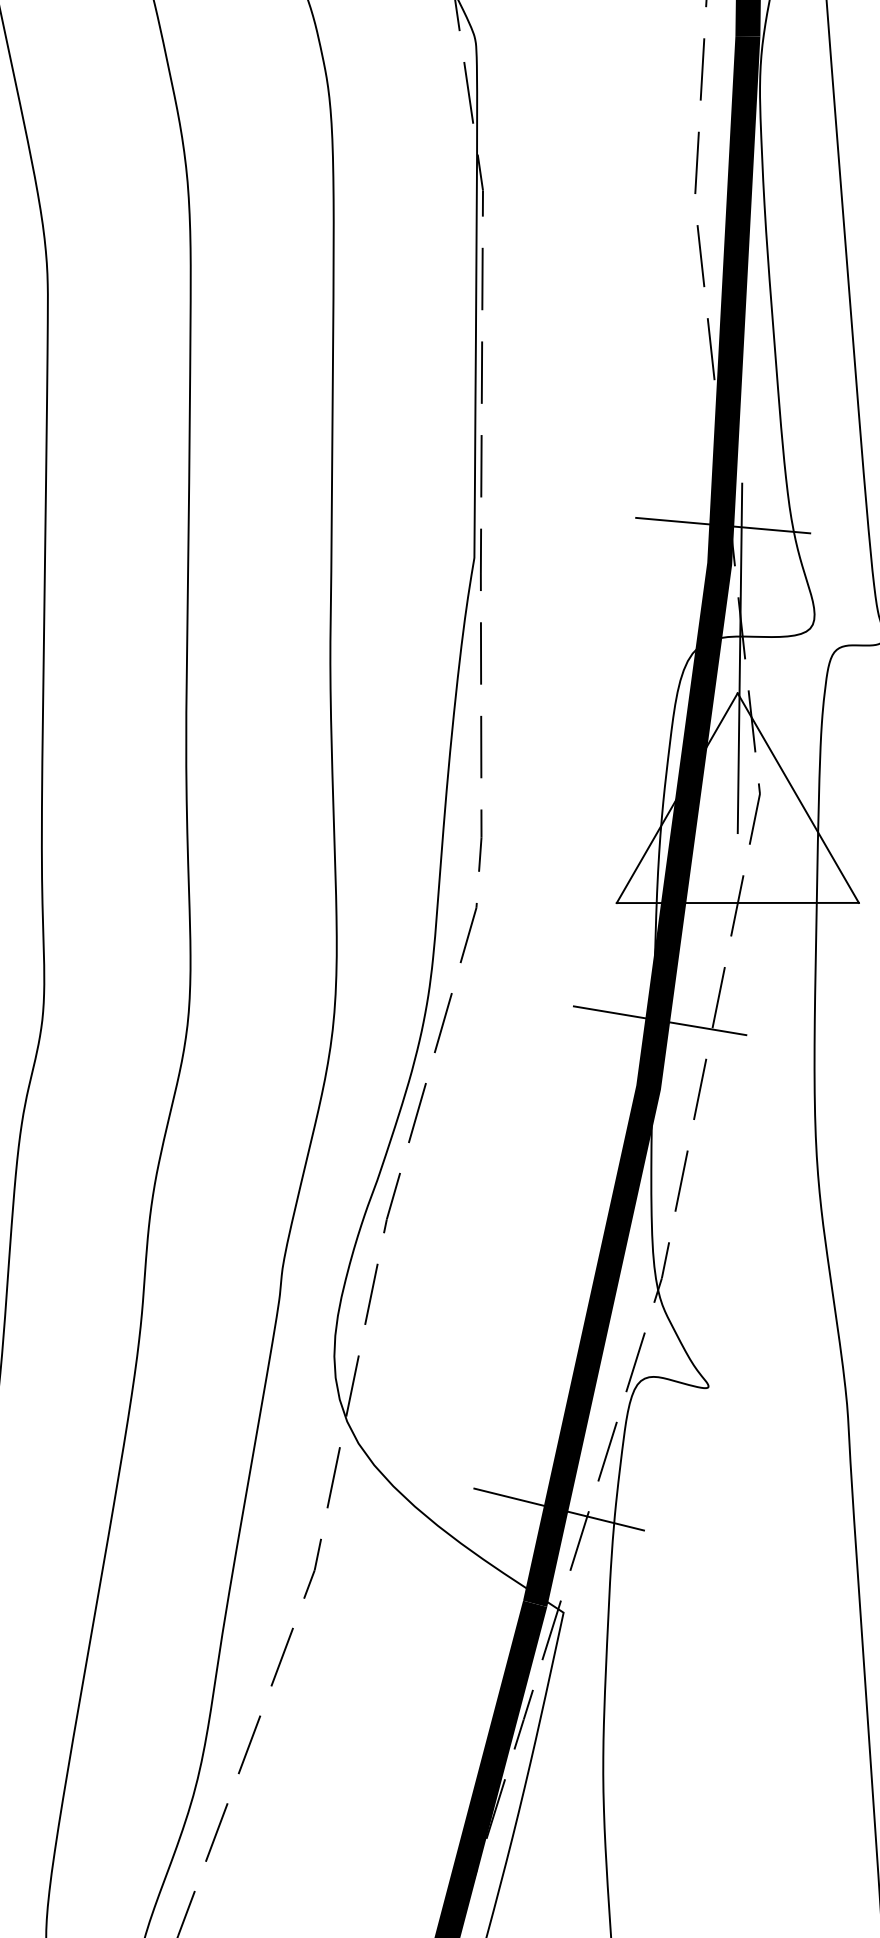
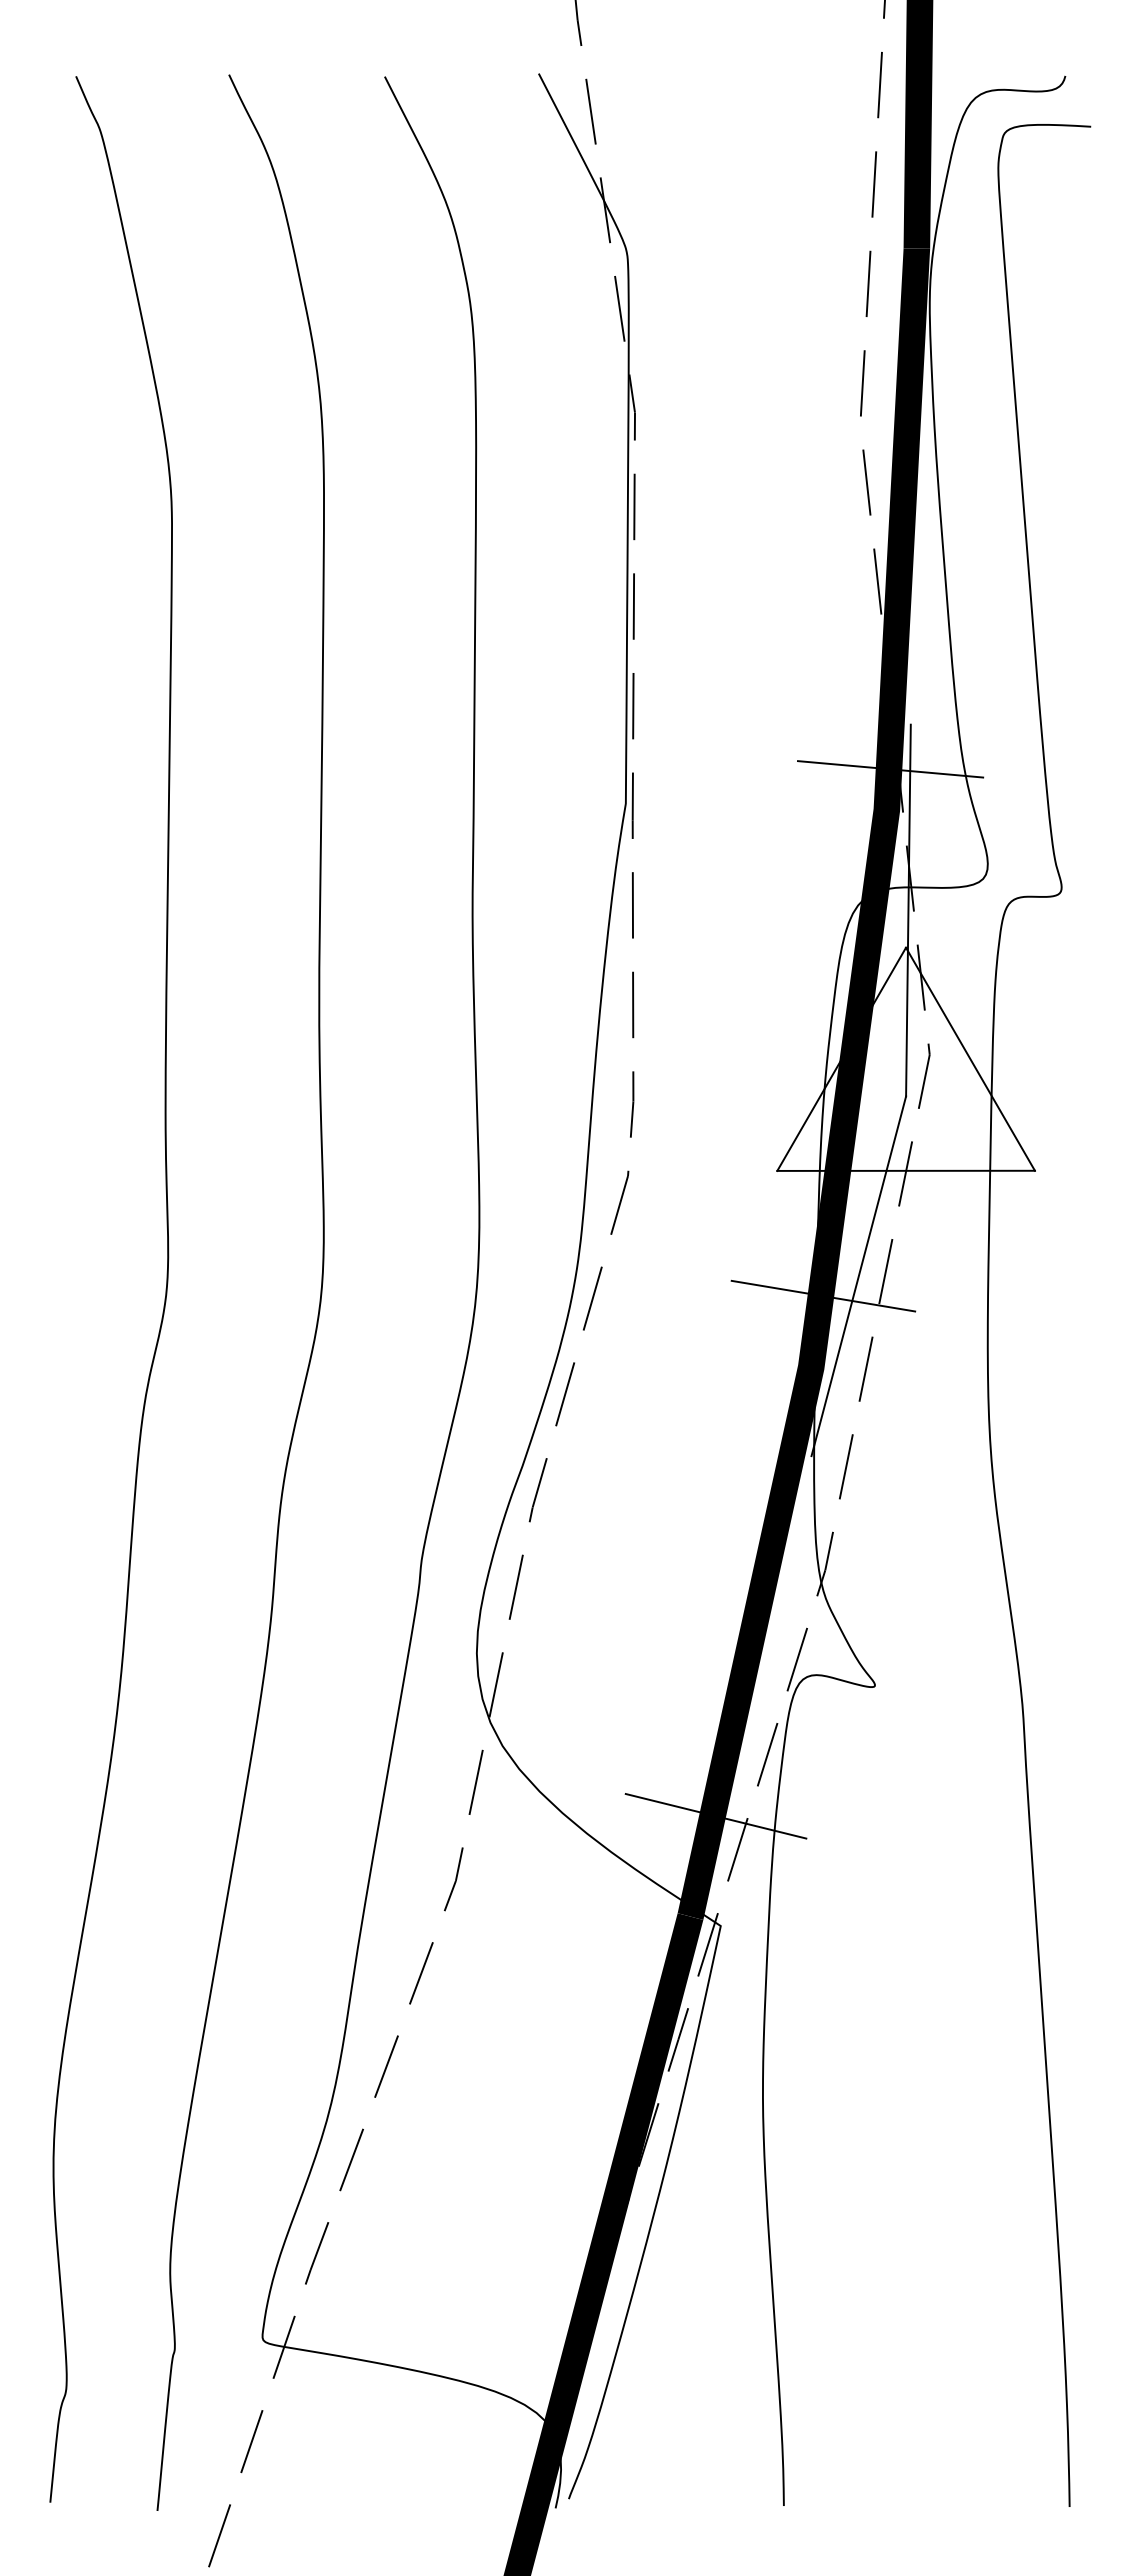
line: (693, 1002) -> (858, 1276), added

